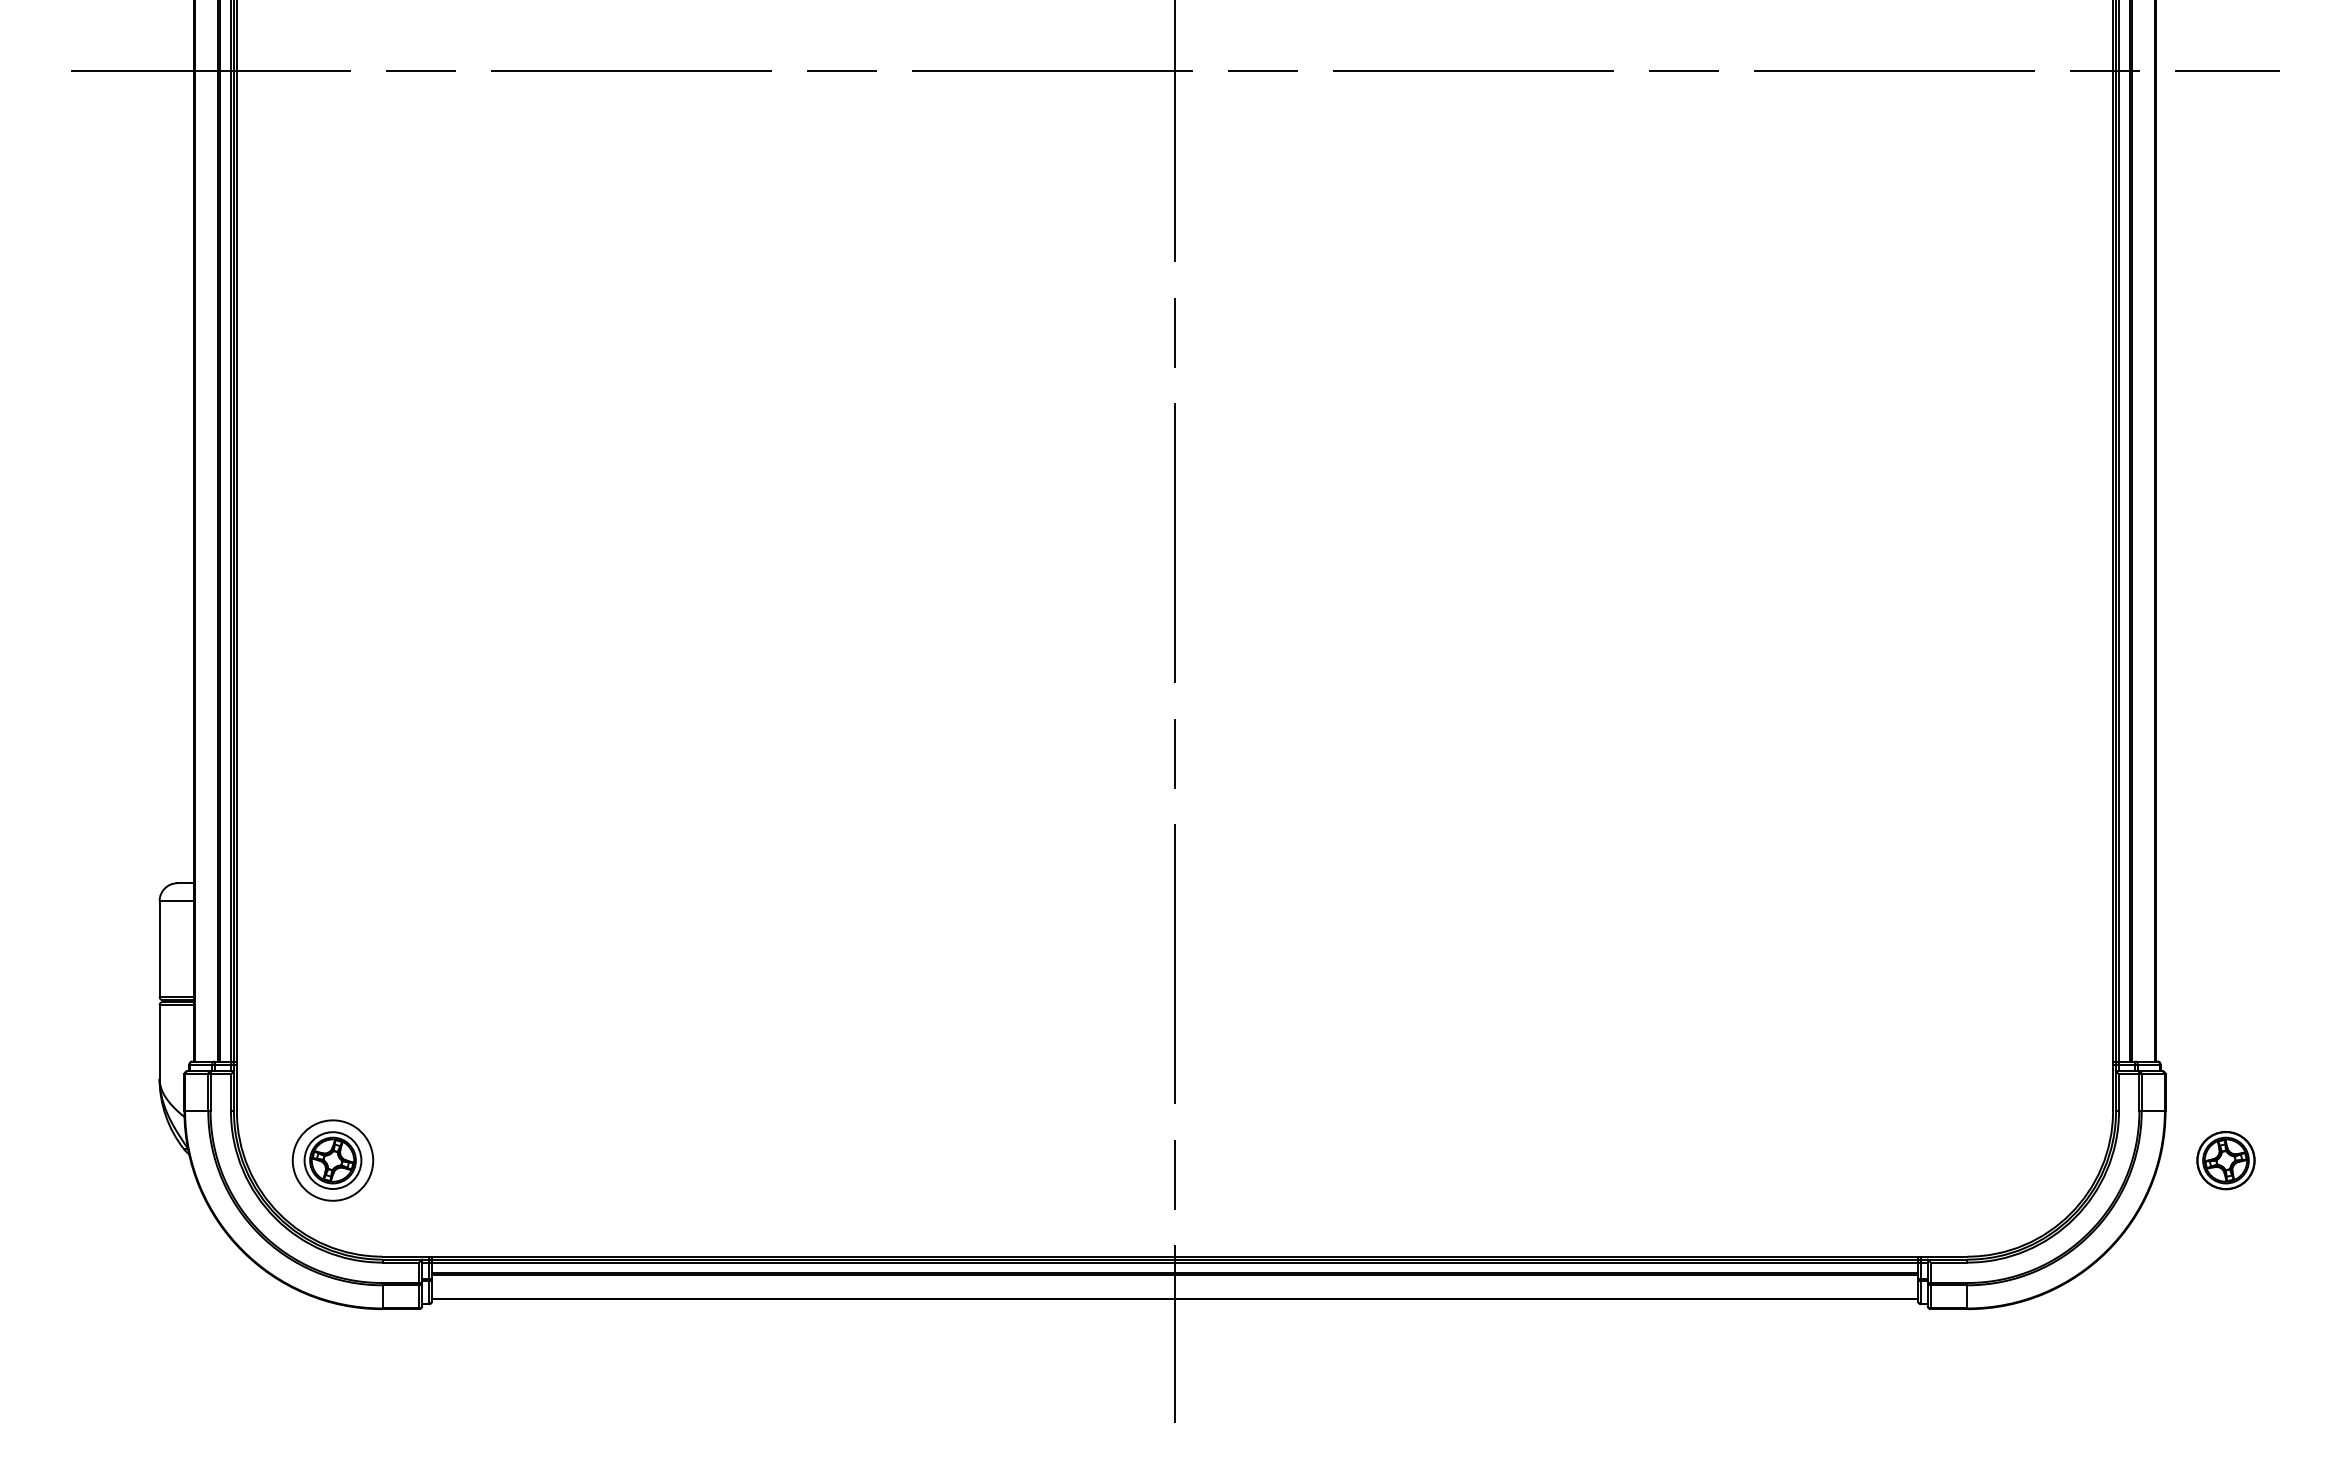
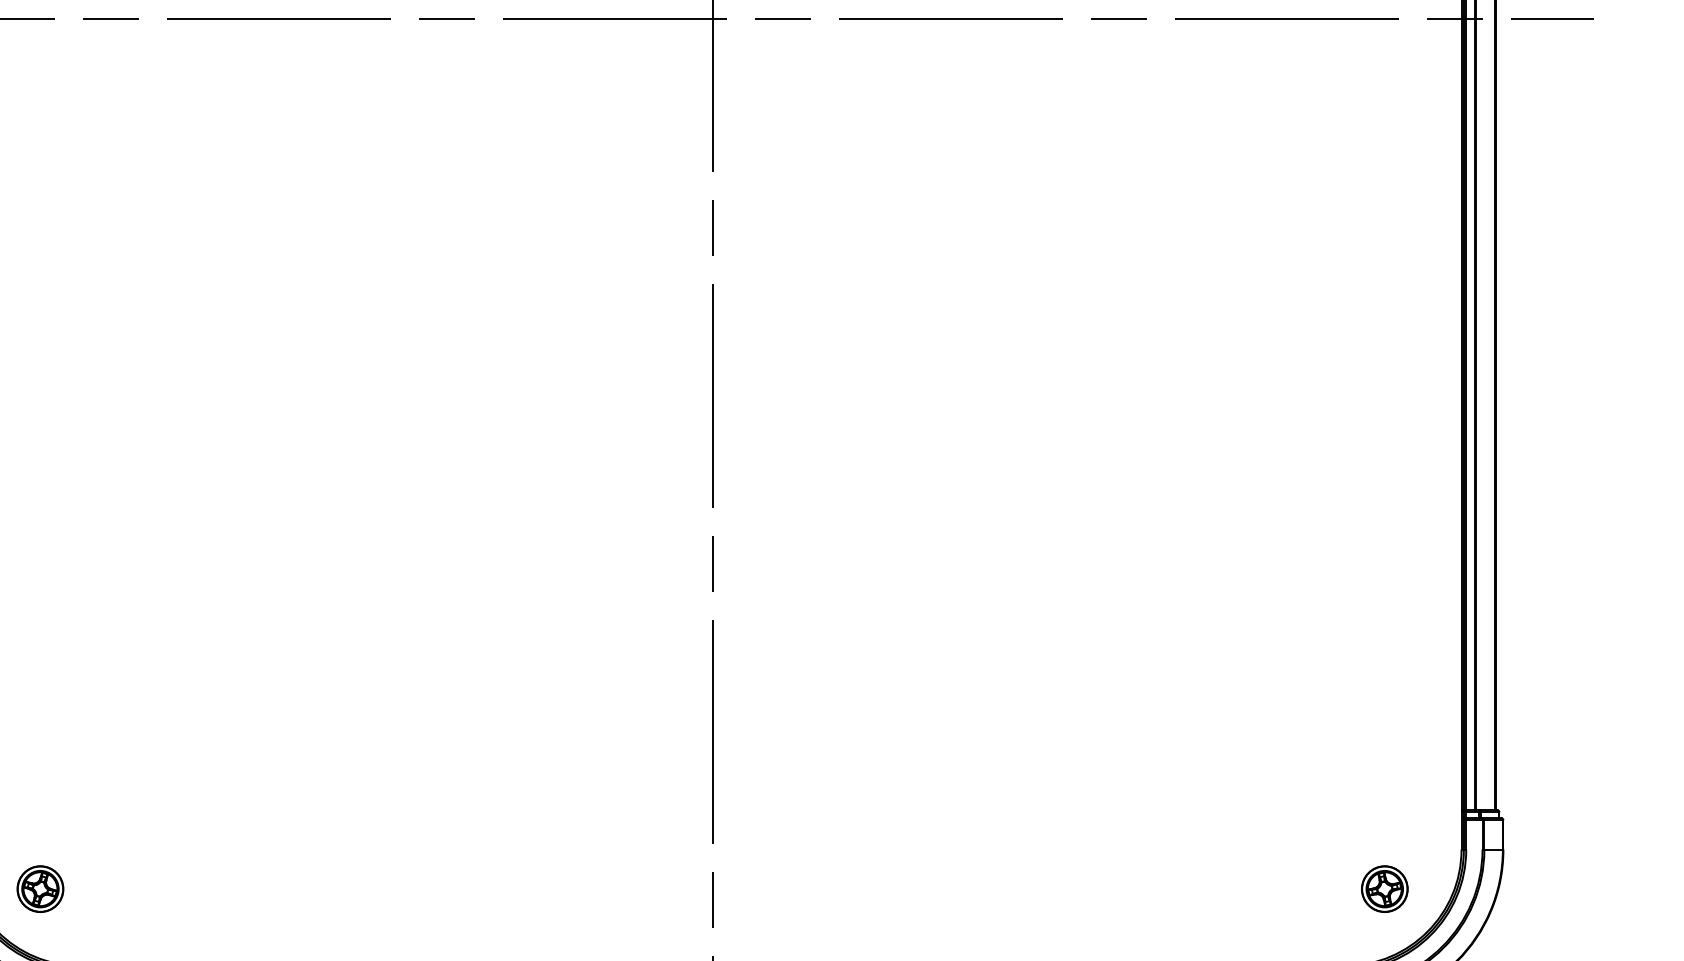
circle: (332, 1160) -> (40, 889), size x0.71
part: (2225, 1160) -> (1384, 889), moved

